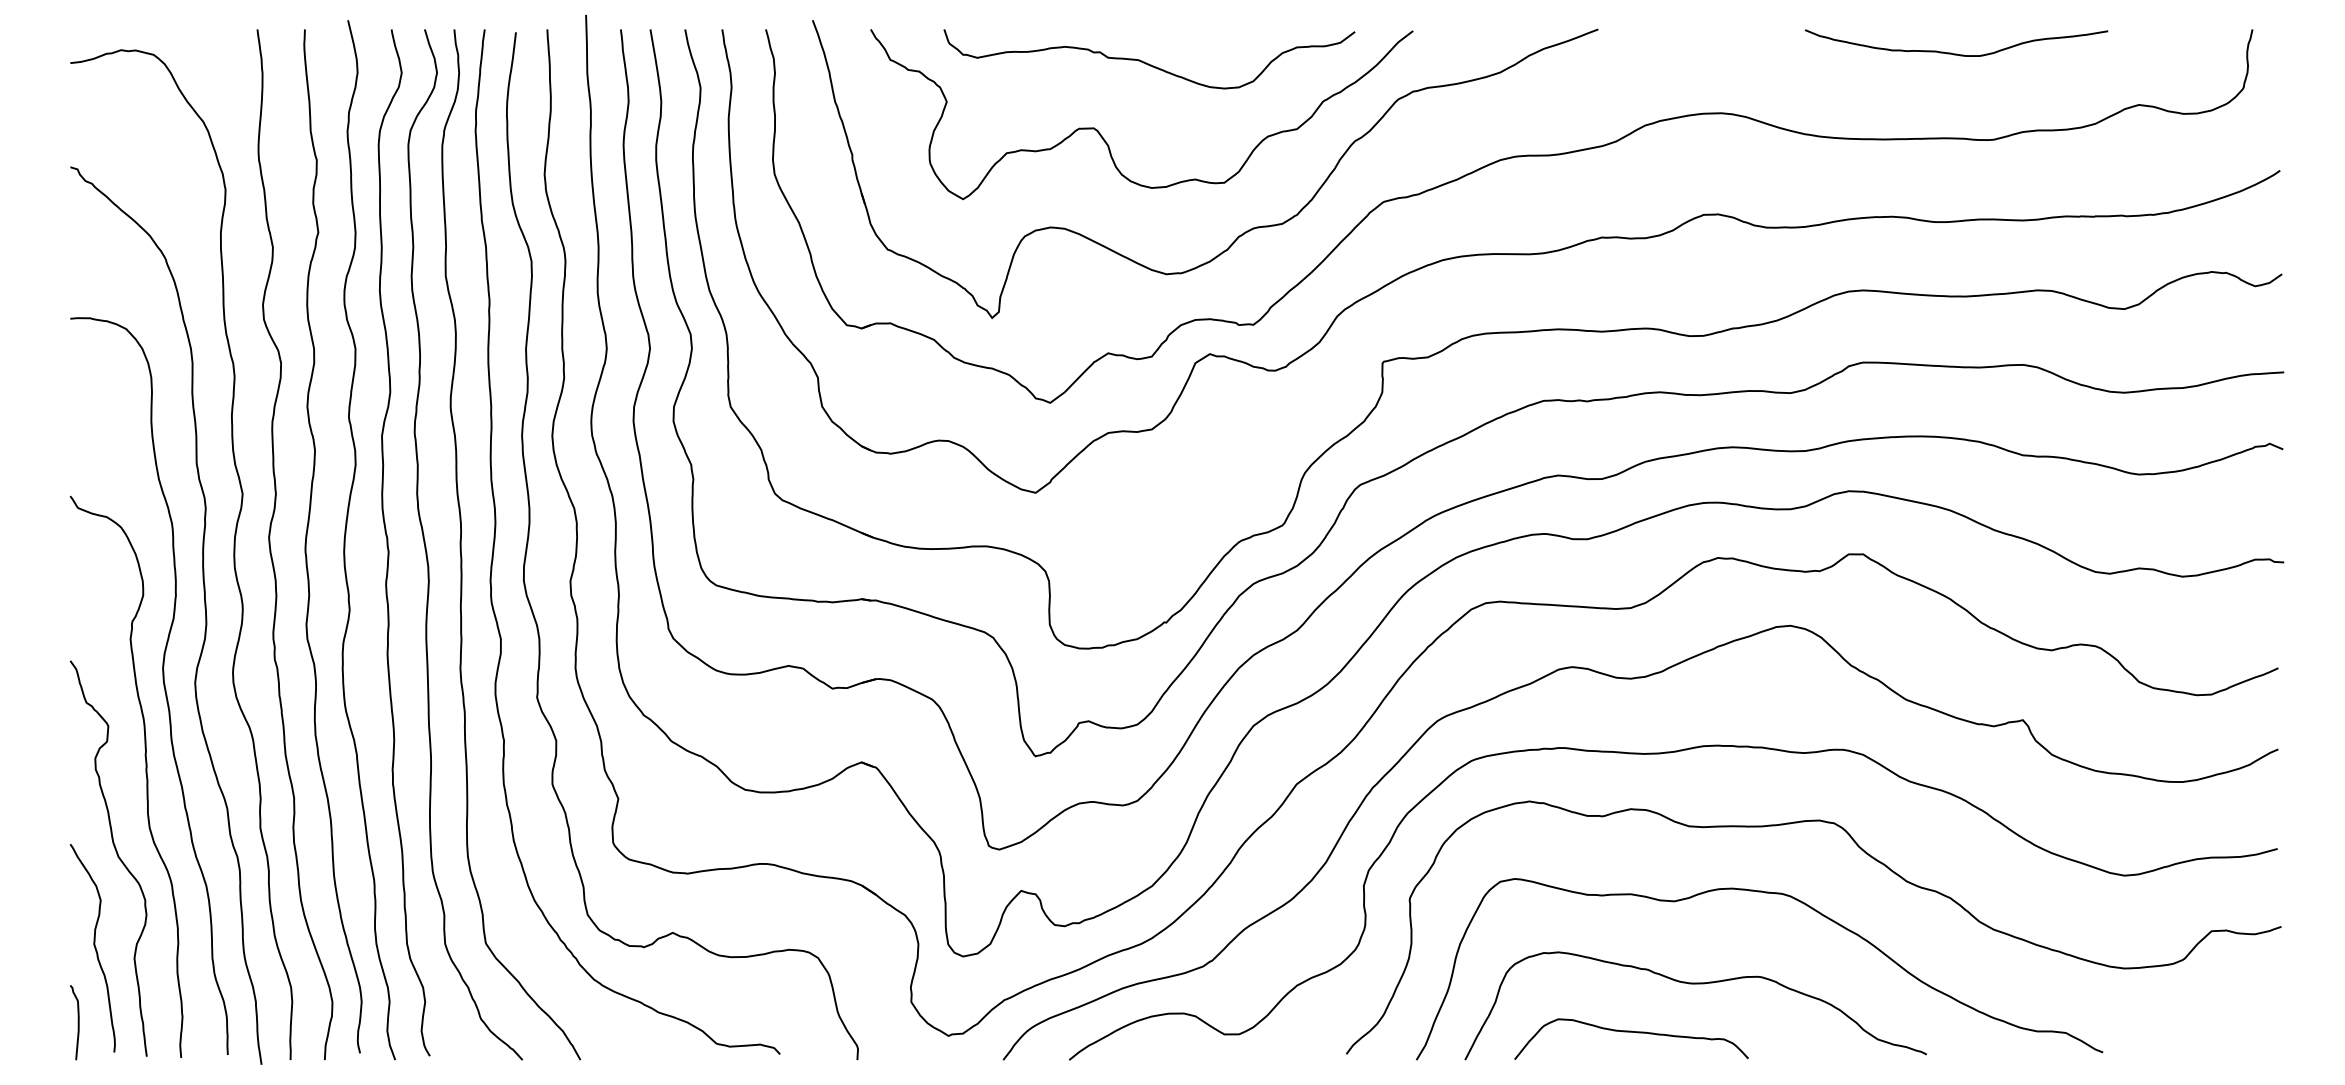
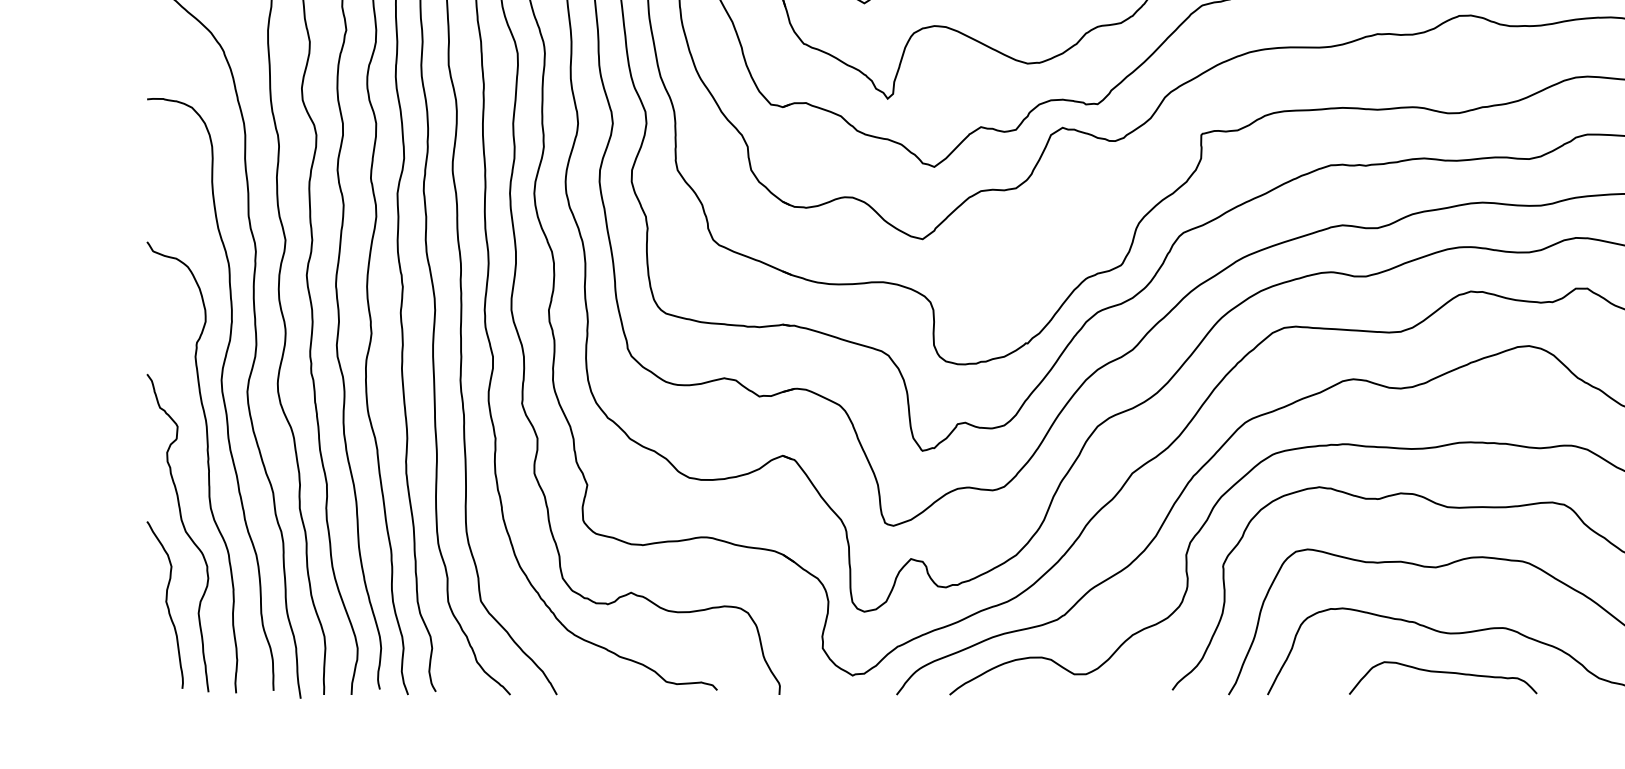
curve: (77, 1022) -> (152, 664), removed
curve: (1631, 1032) -> (1443, 672), moved

